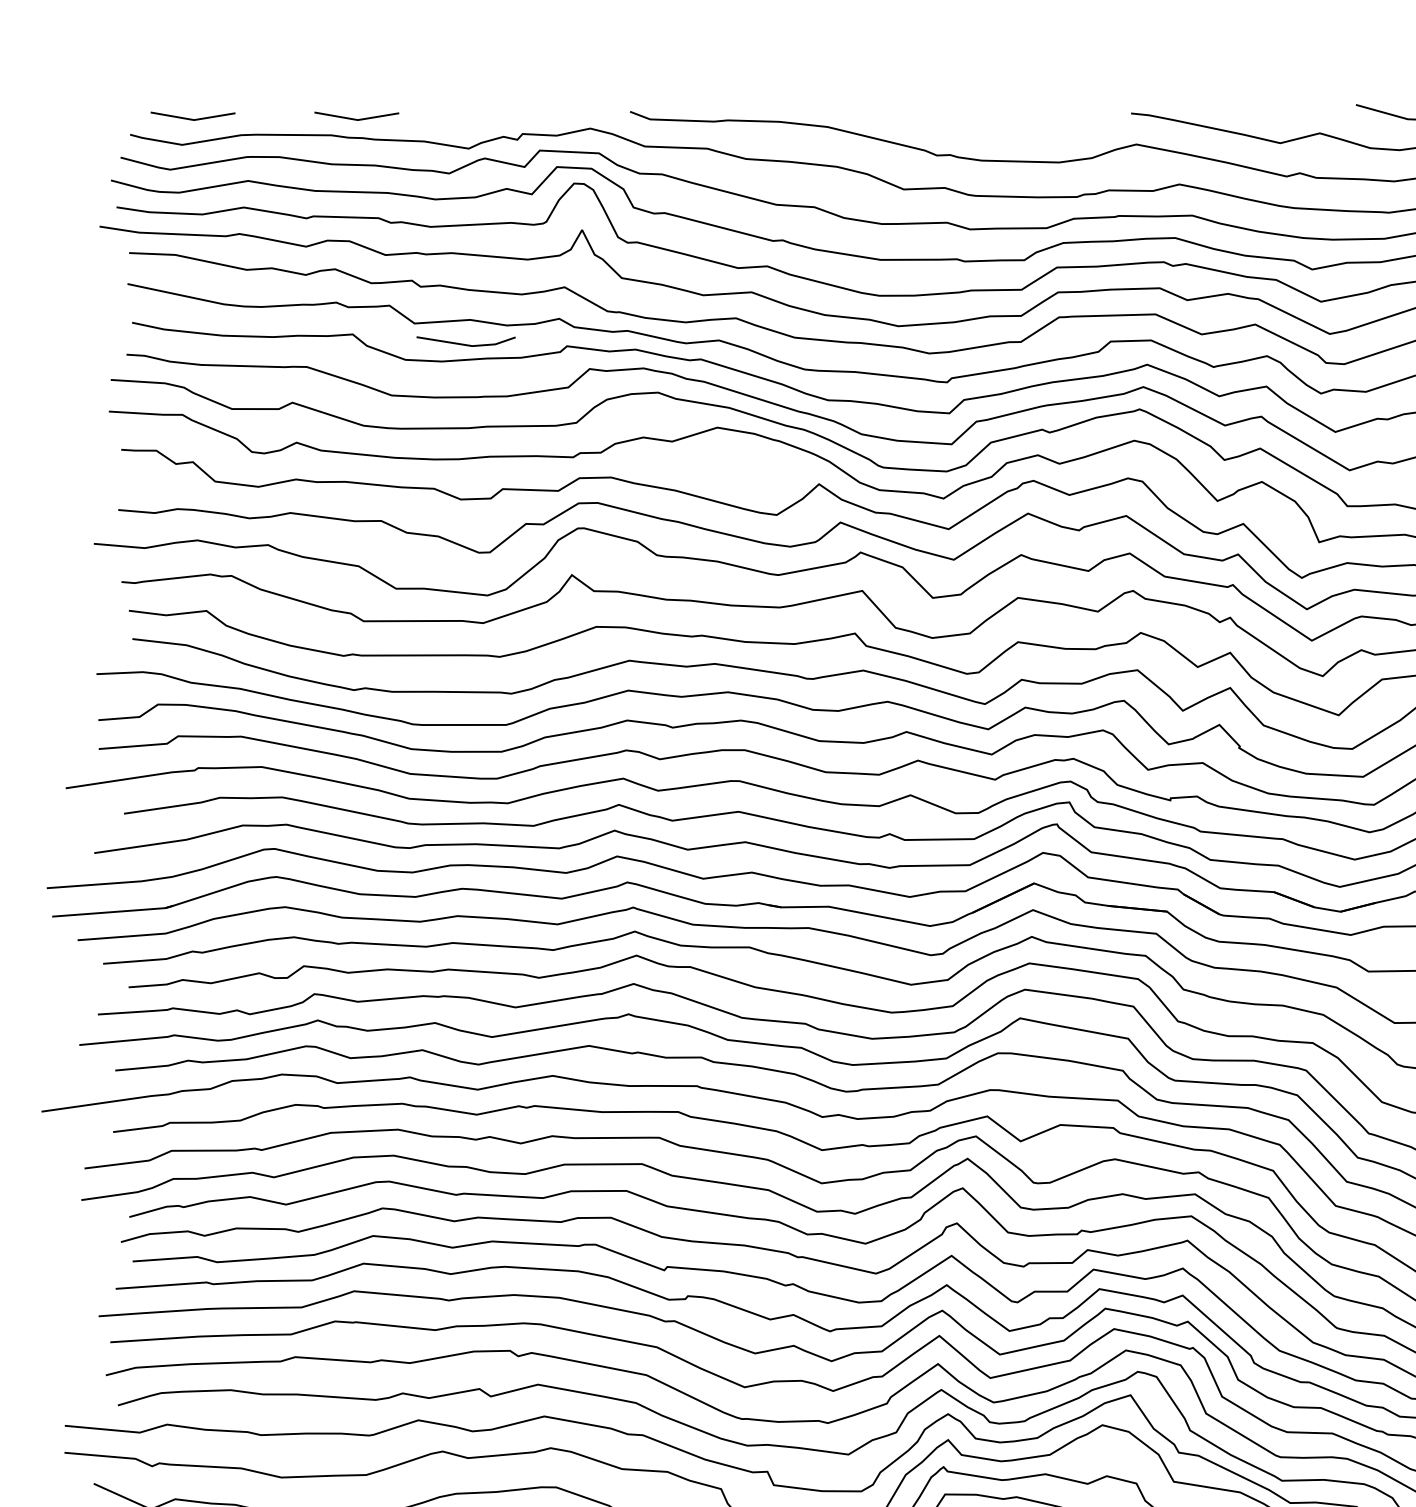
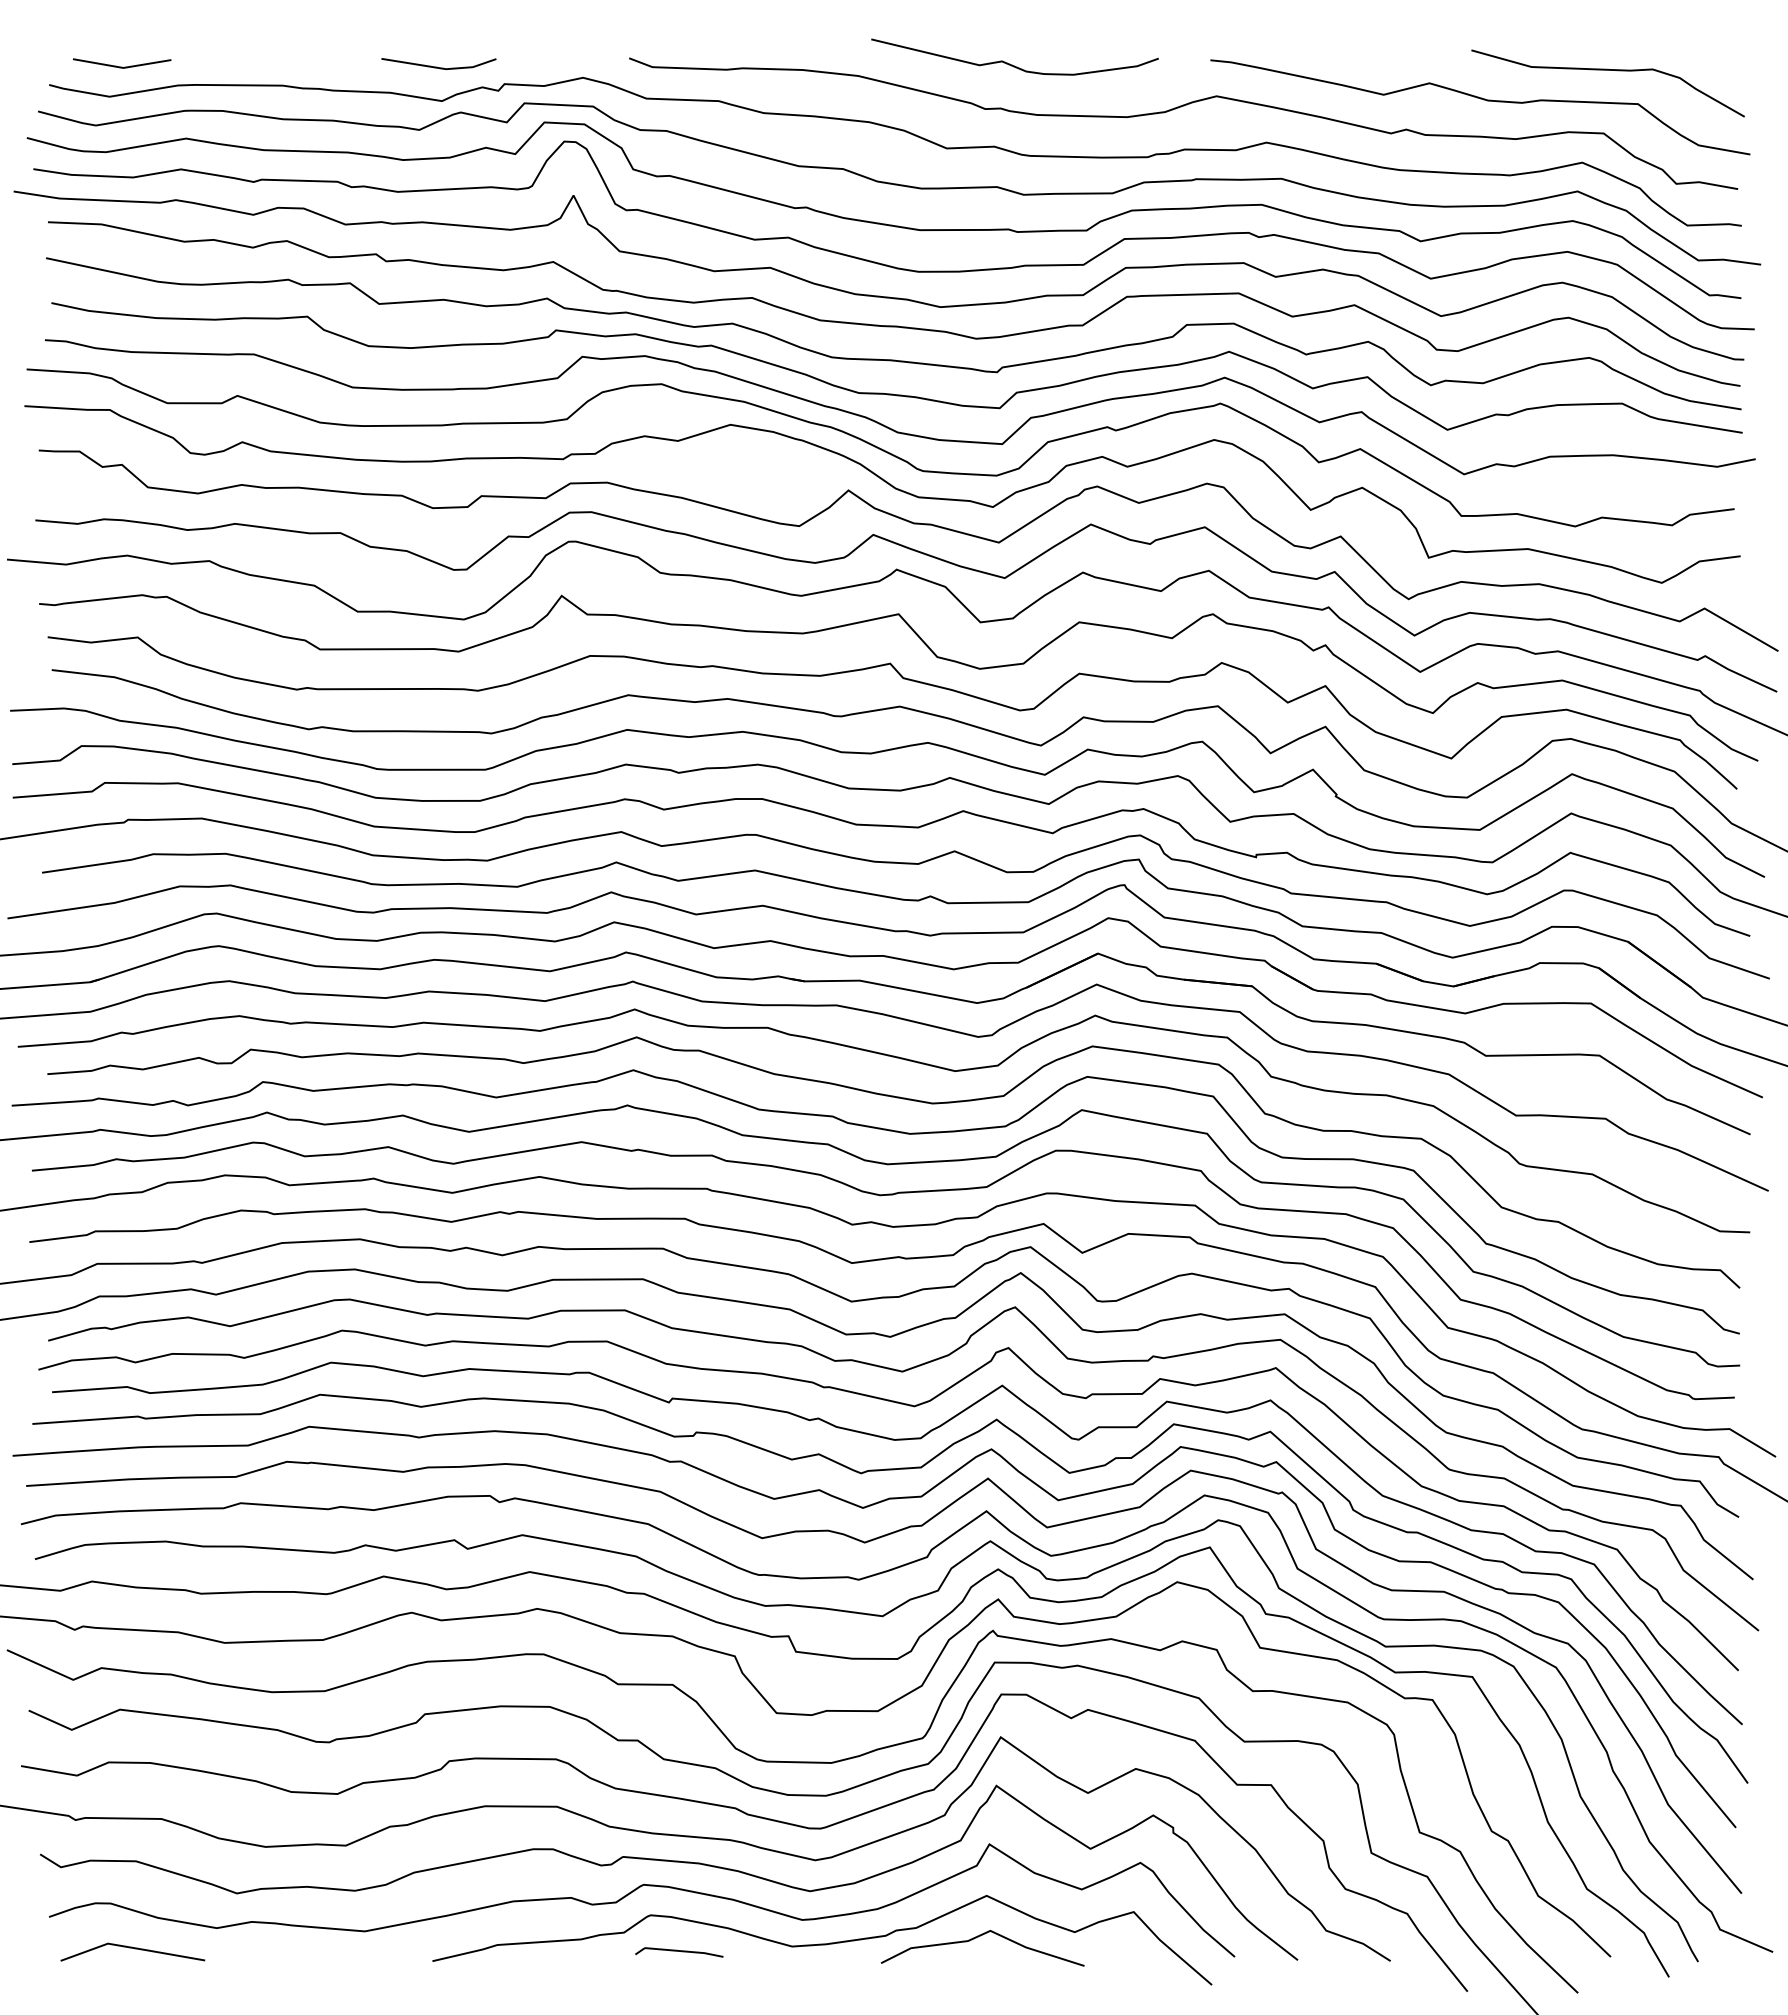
curve: (960, 117) -> (1012, 64), added
line: (357, 118) -> (312, 66), removed
line: (464, 343) -> (437, 66), moved

